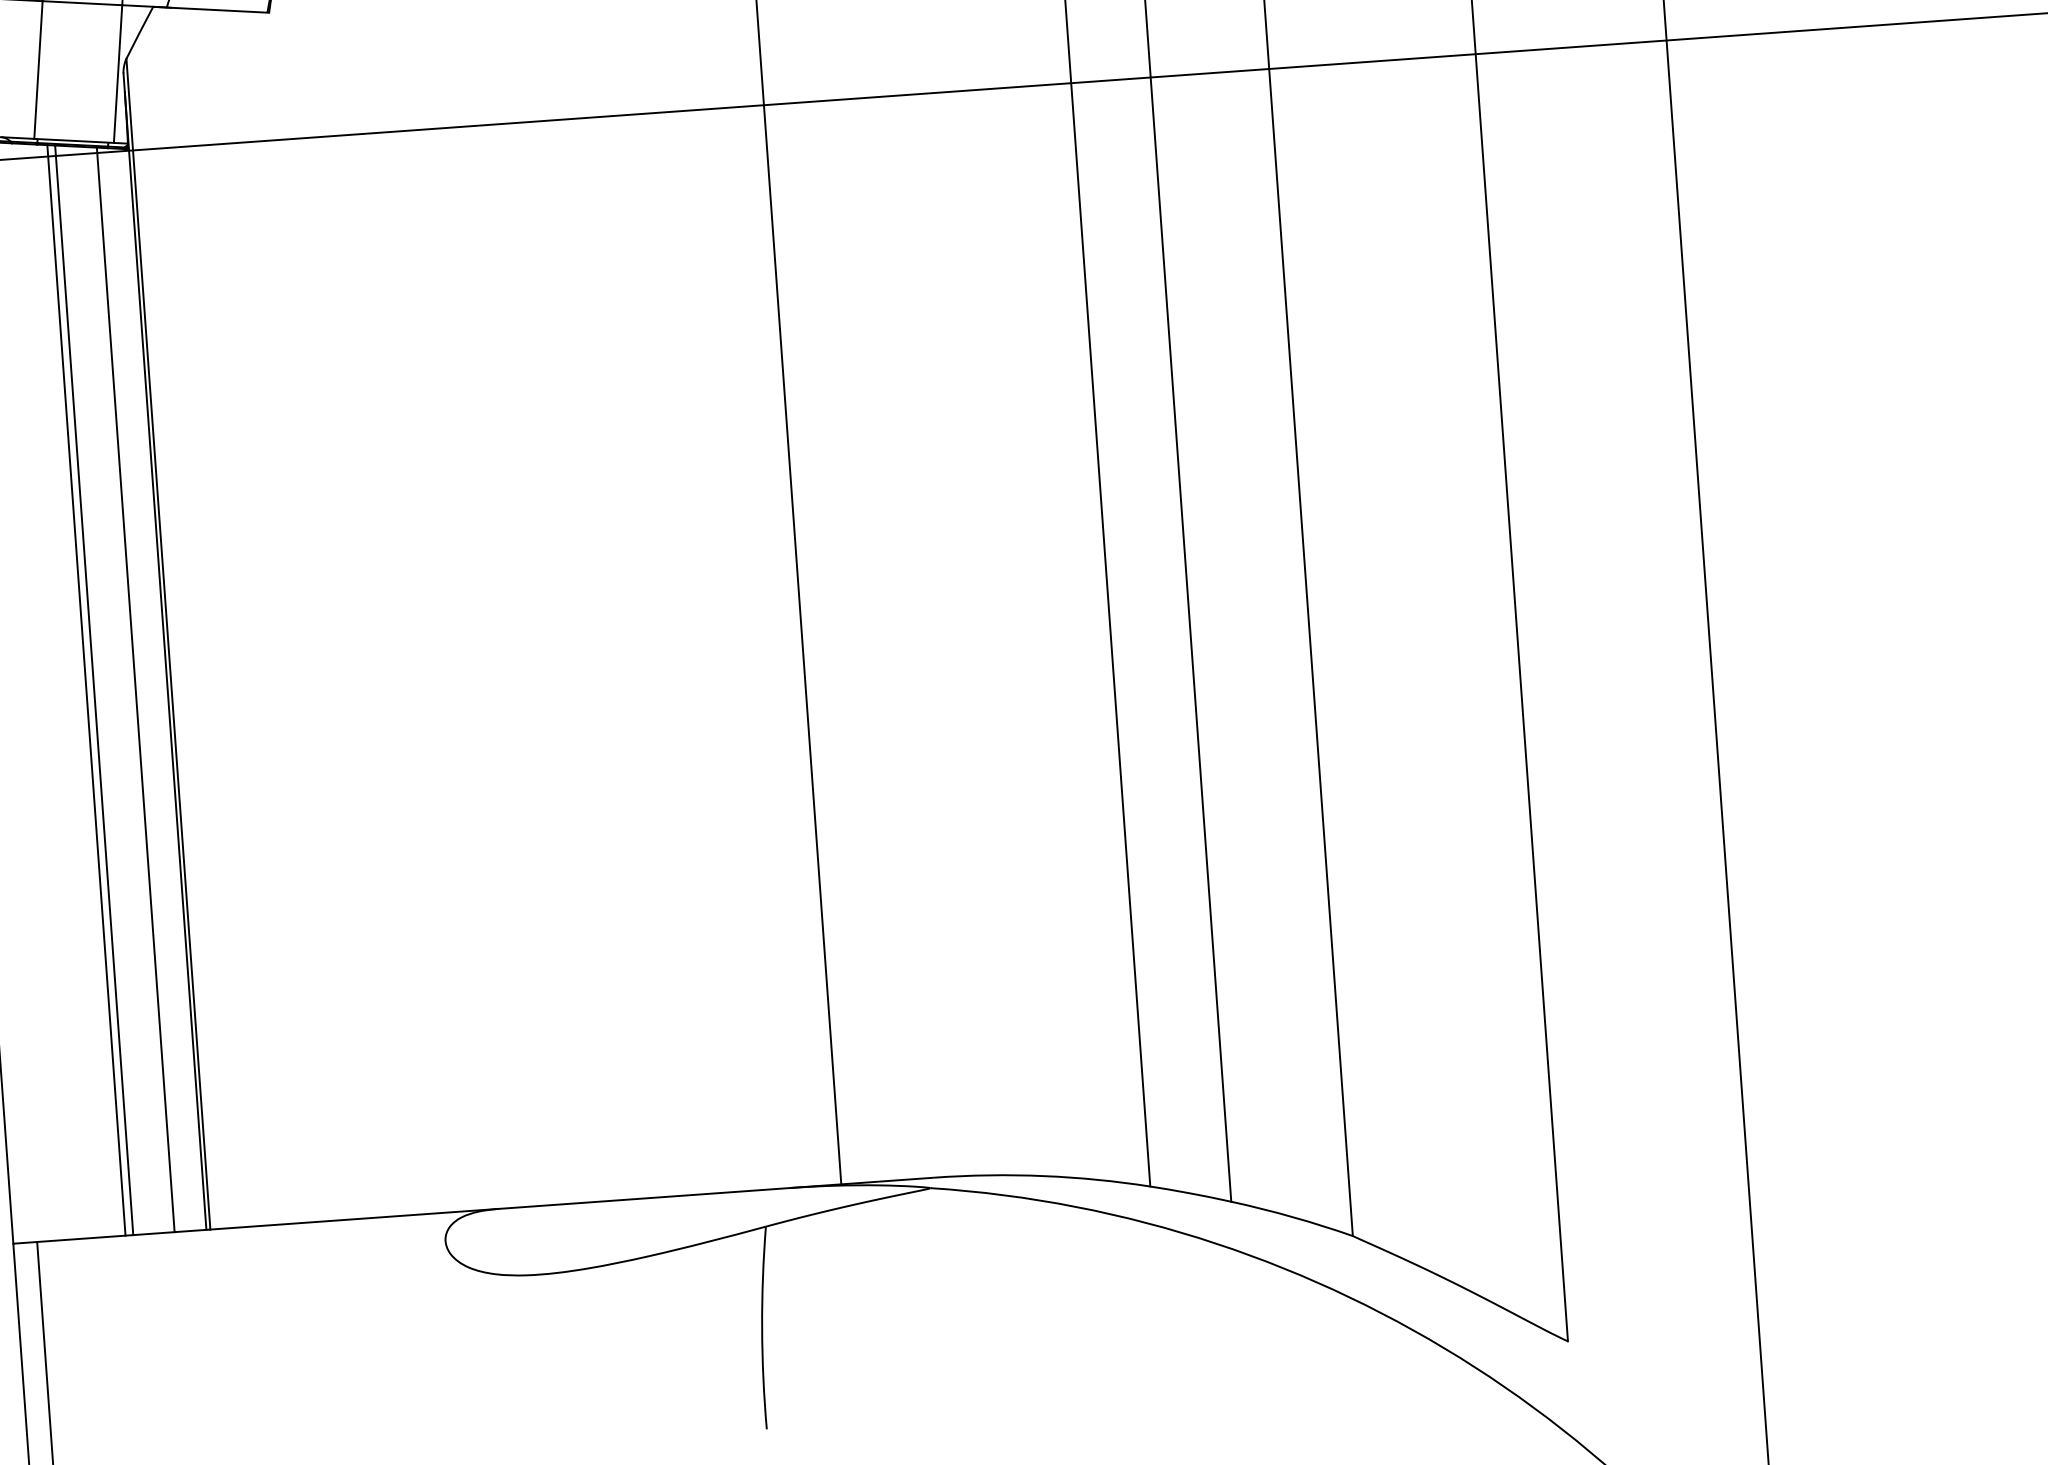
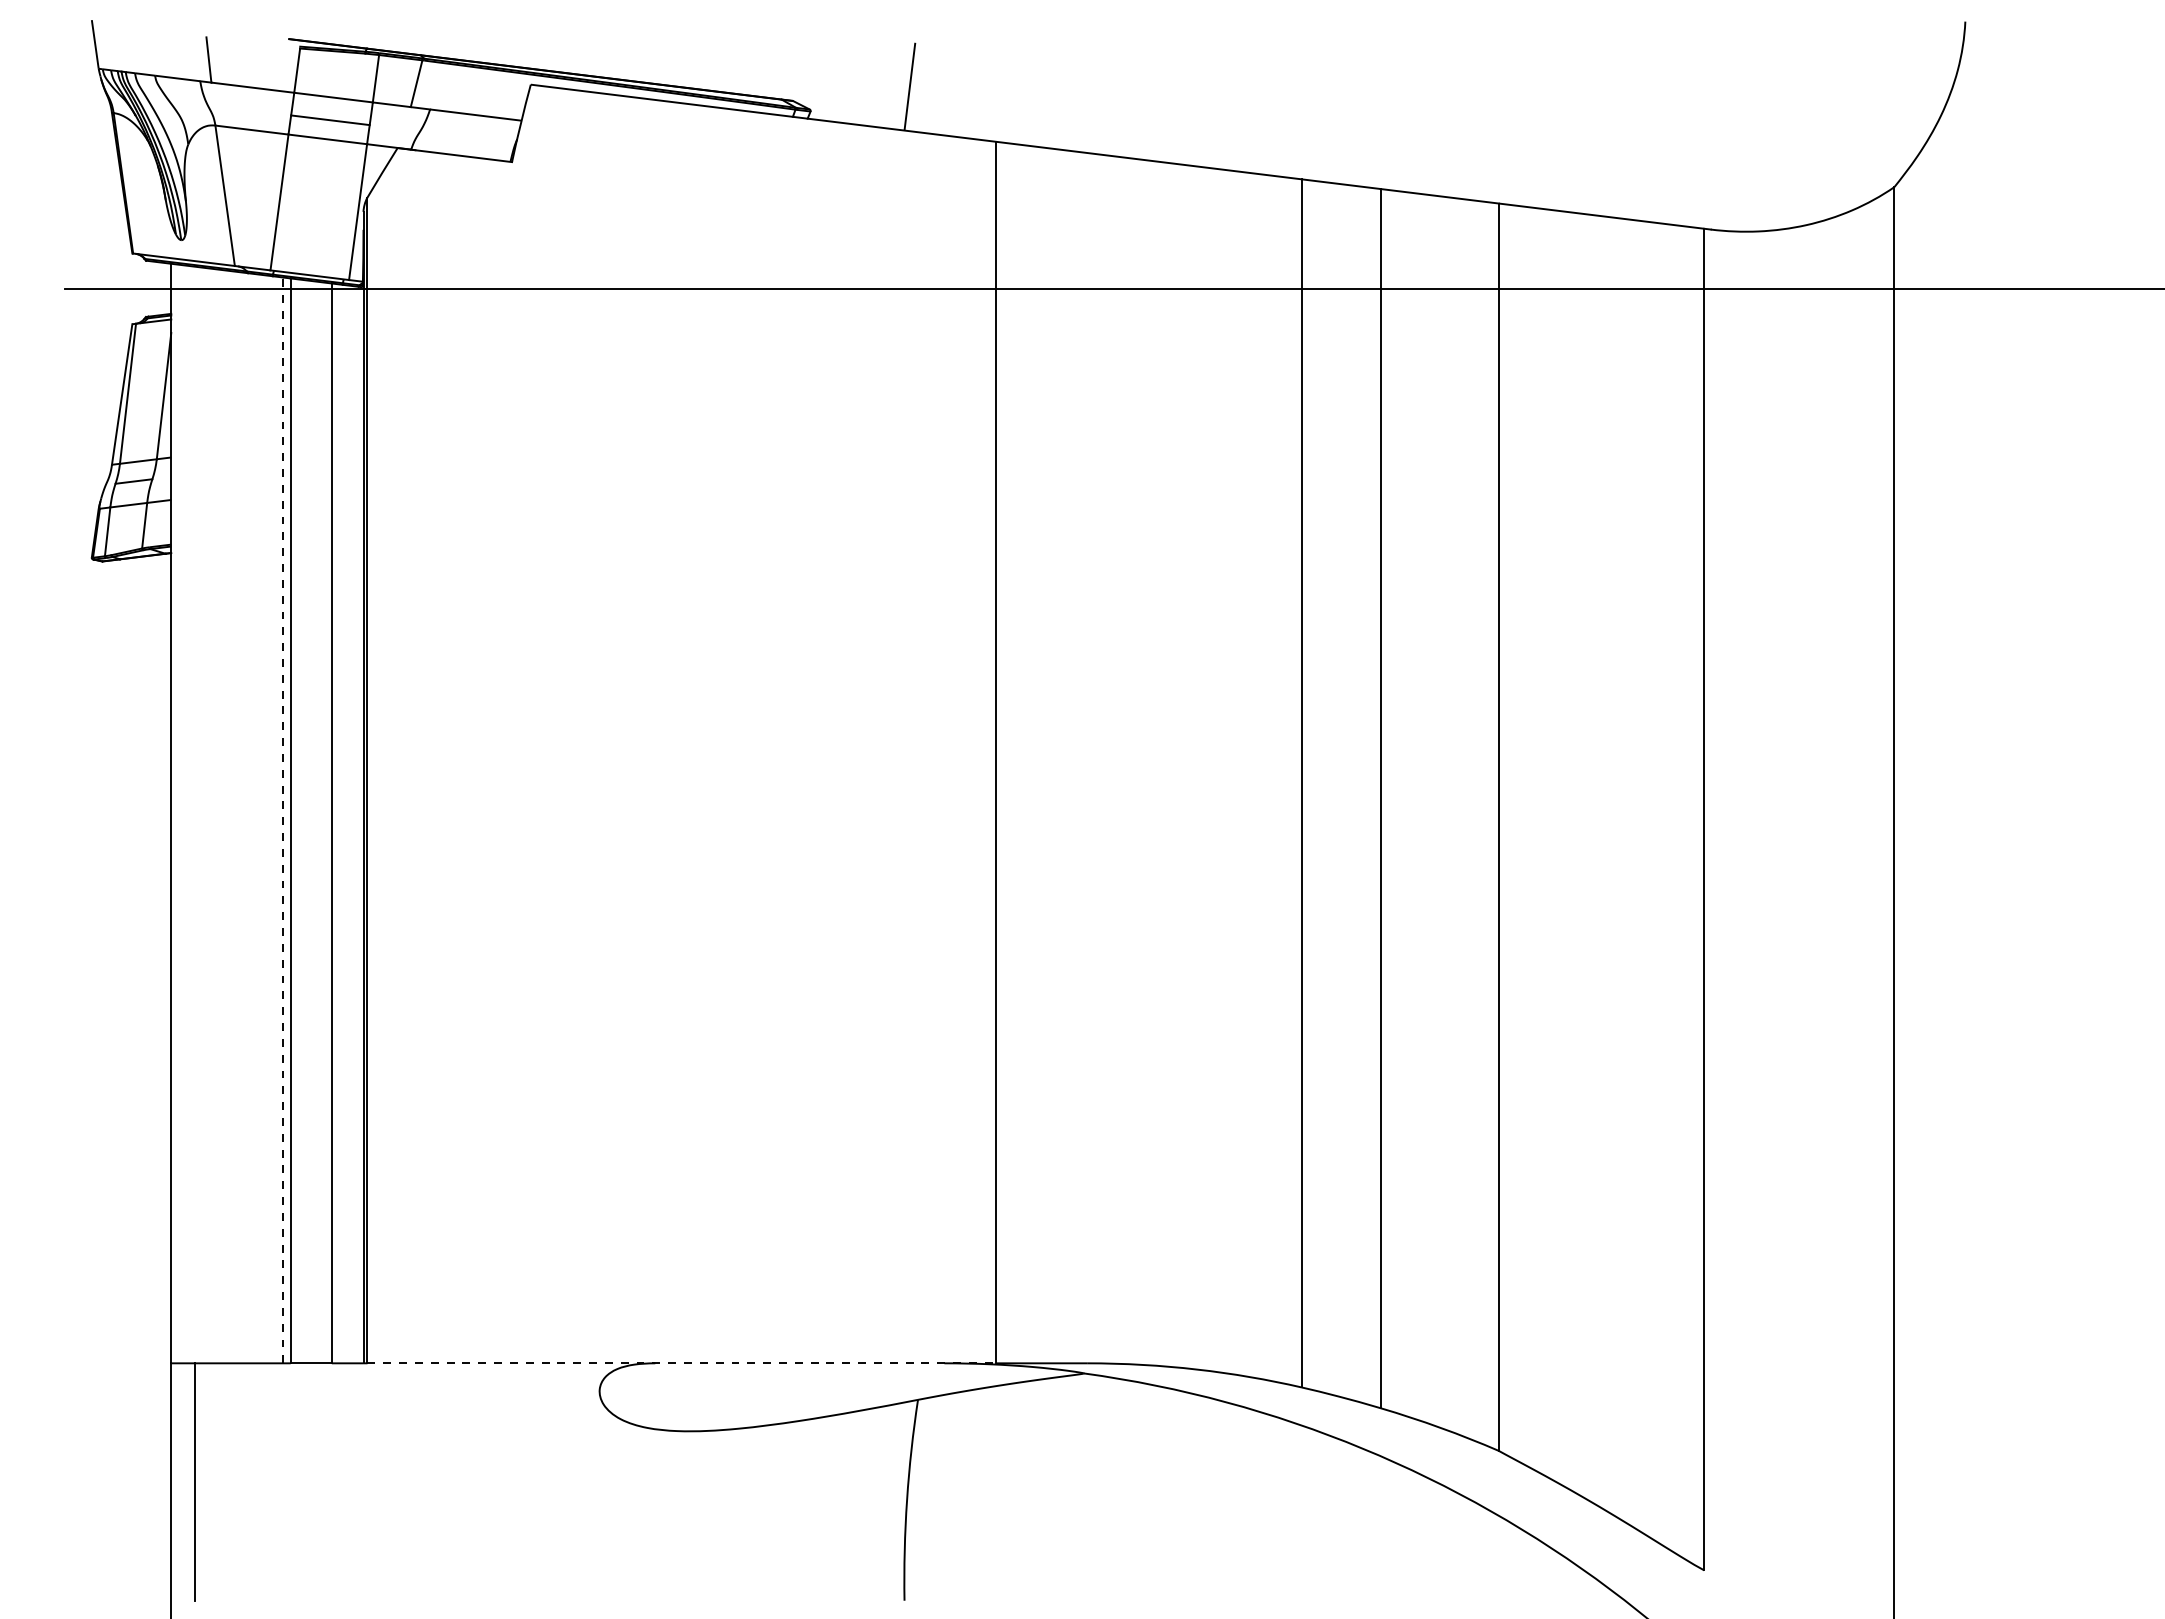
line: (85, 690) -> (282, 820), solid -> dashed
line: (526, 1207) -> (682, 1363), solid -> dashed

